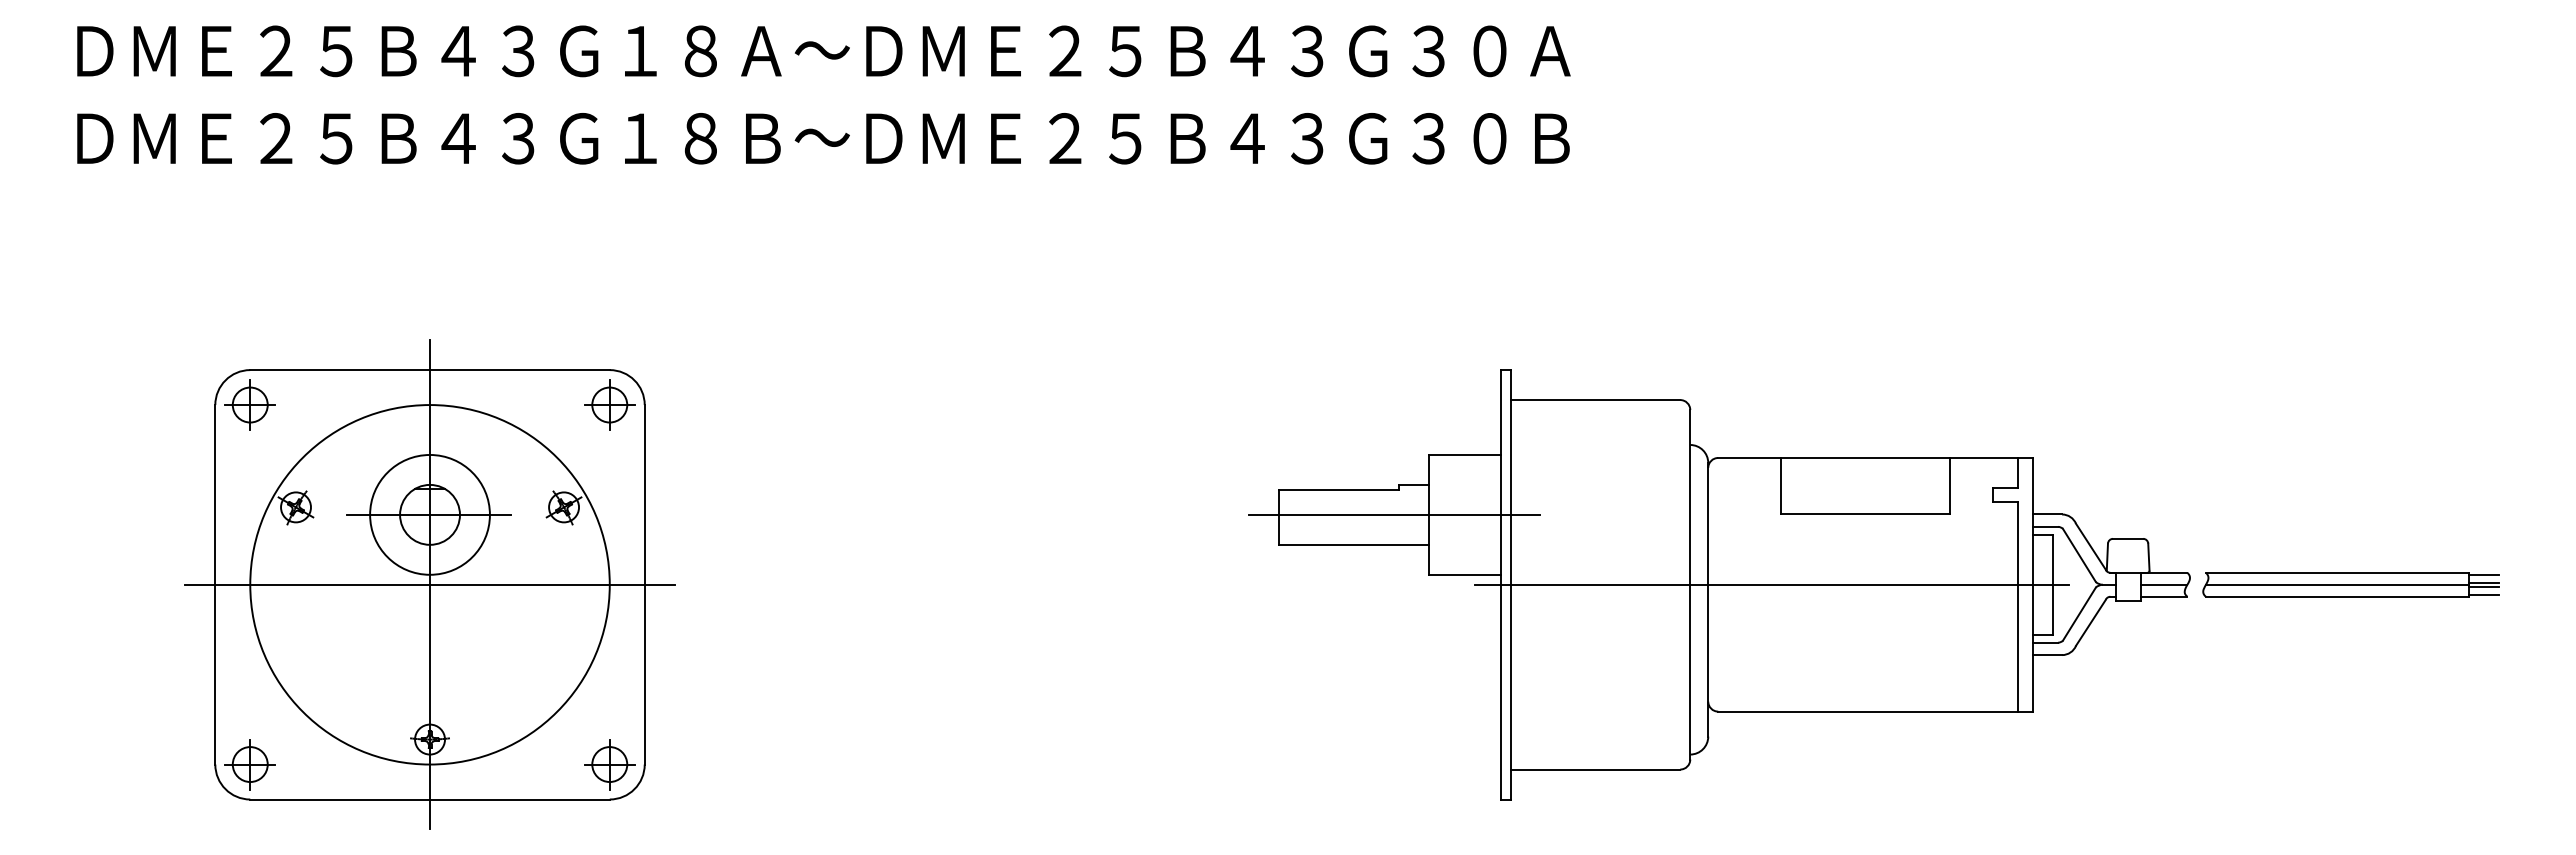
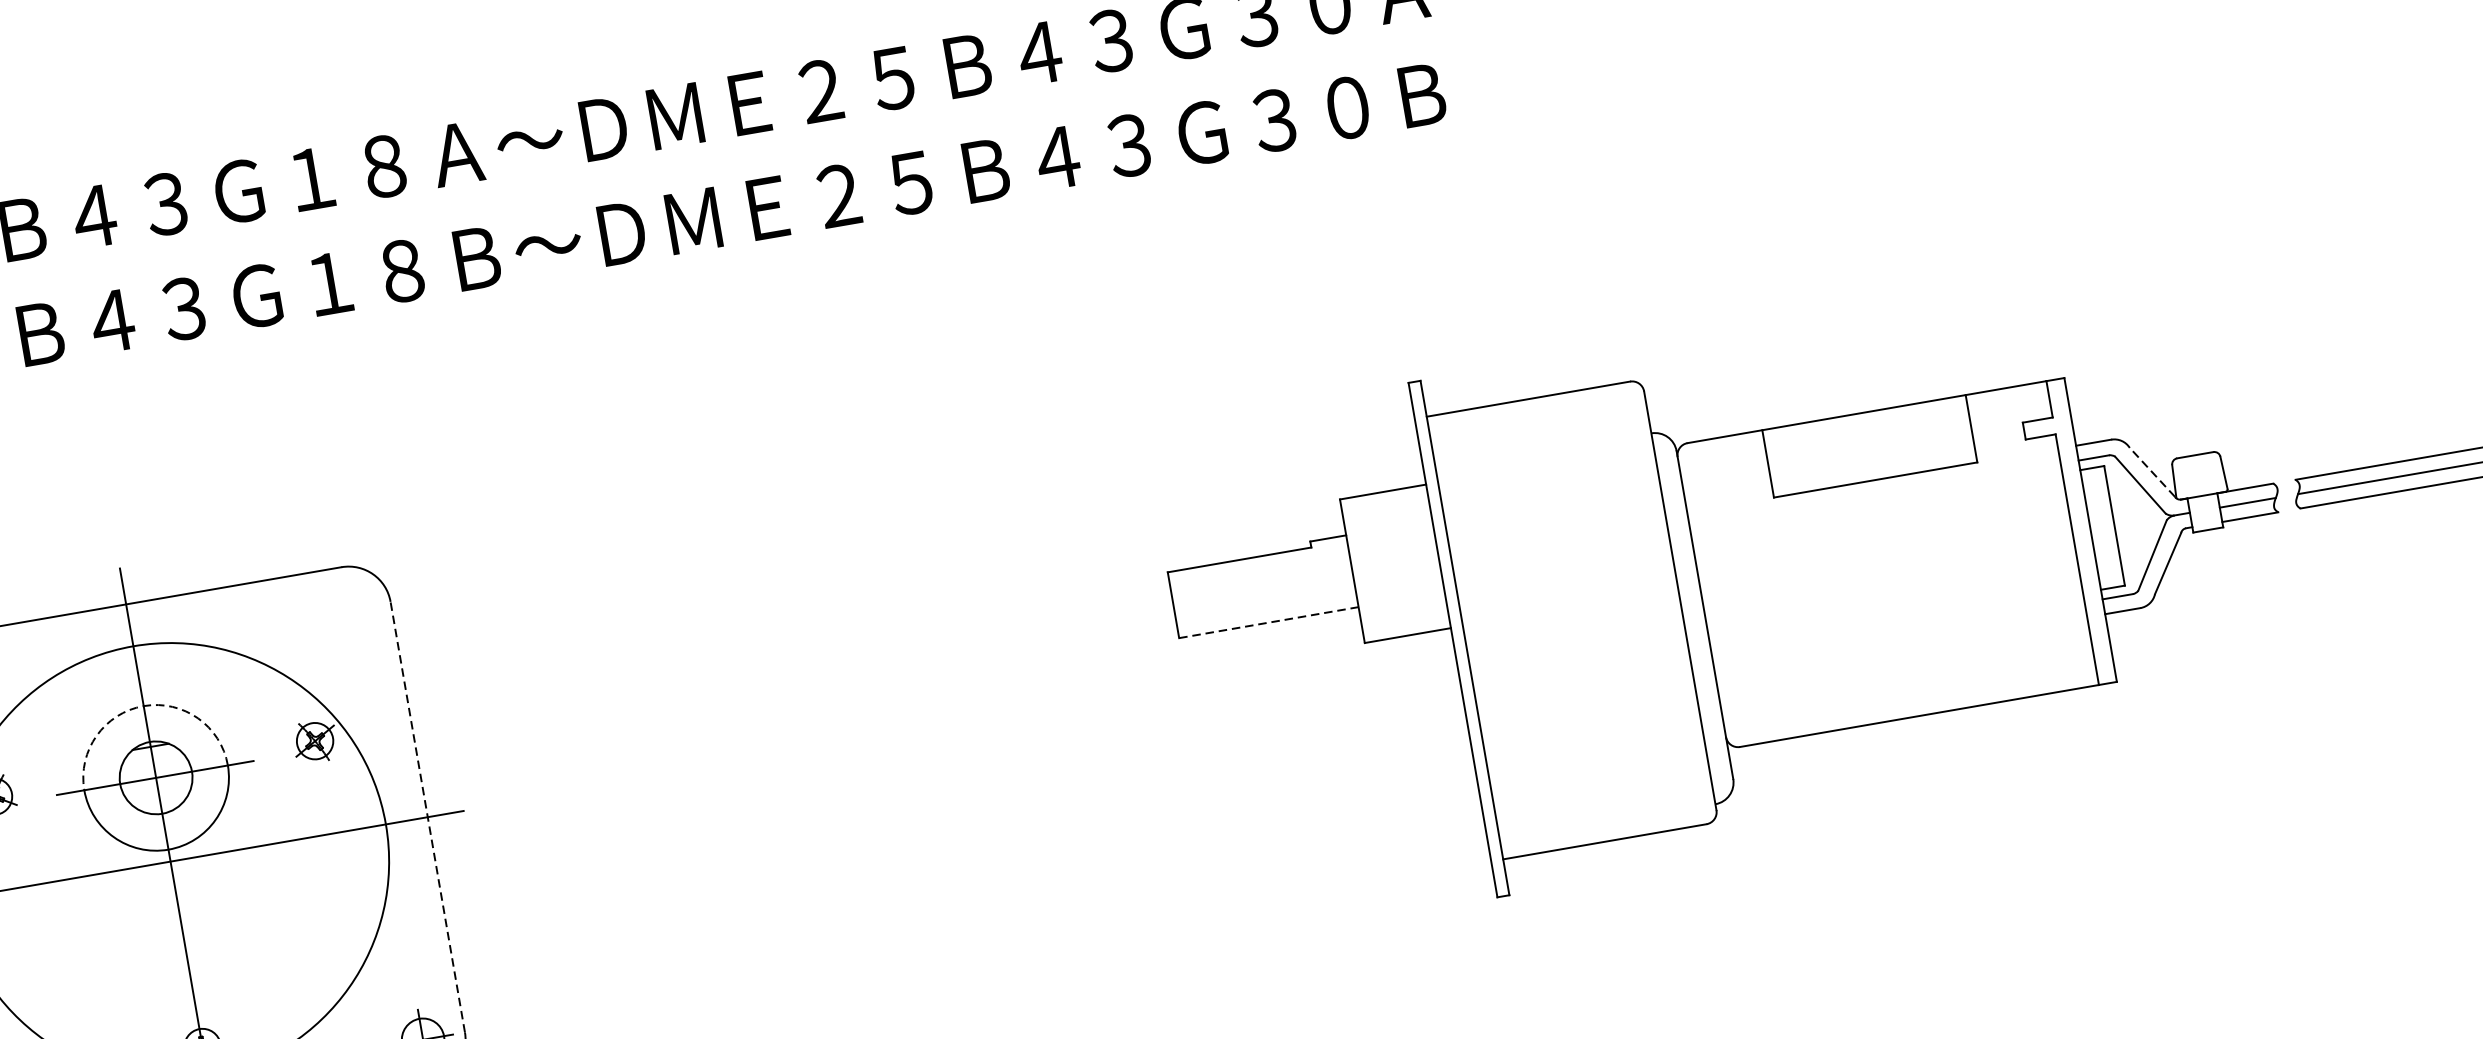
part: (609, 404) -> (348, 608), removed
arc: (430, 454) -> (144, 705), solid -> dashed
line: (1394, 514) -> (1311, 577), removed
line: (1353, 544) -> (1268, 622), solid -> dashed
line: (2090, 546) -> (2151, 472), solid -> dashed
line: (644, 584) -> (427, 816), solid -> dashed
line: (1771, 584) -> (1777, 583), removed

